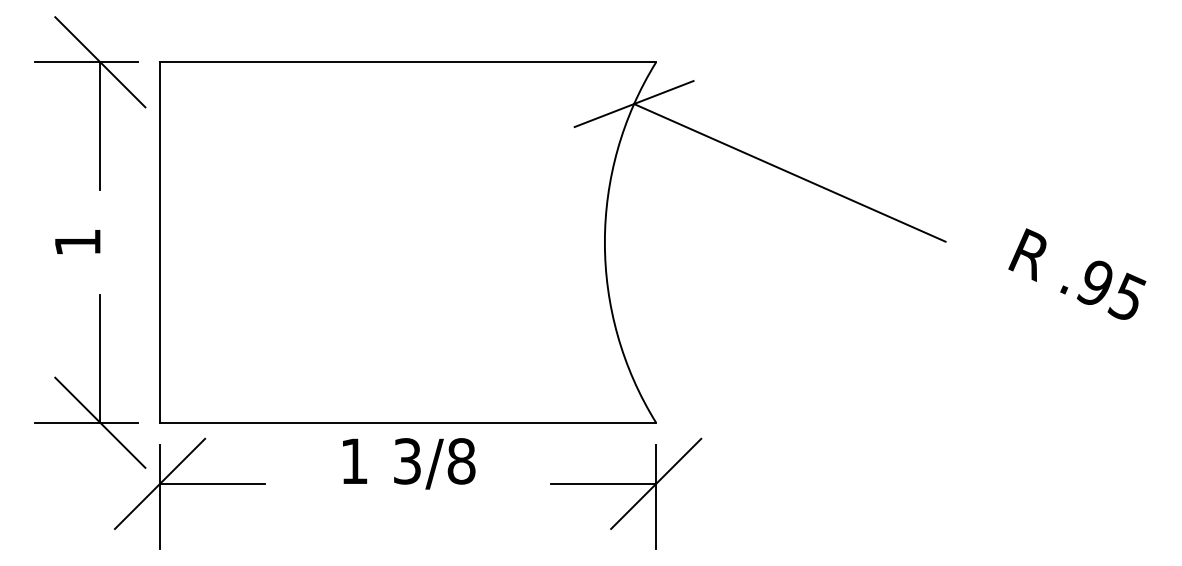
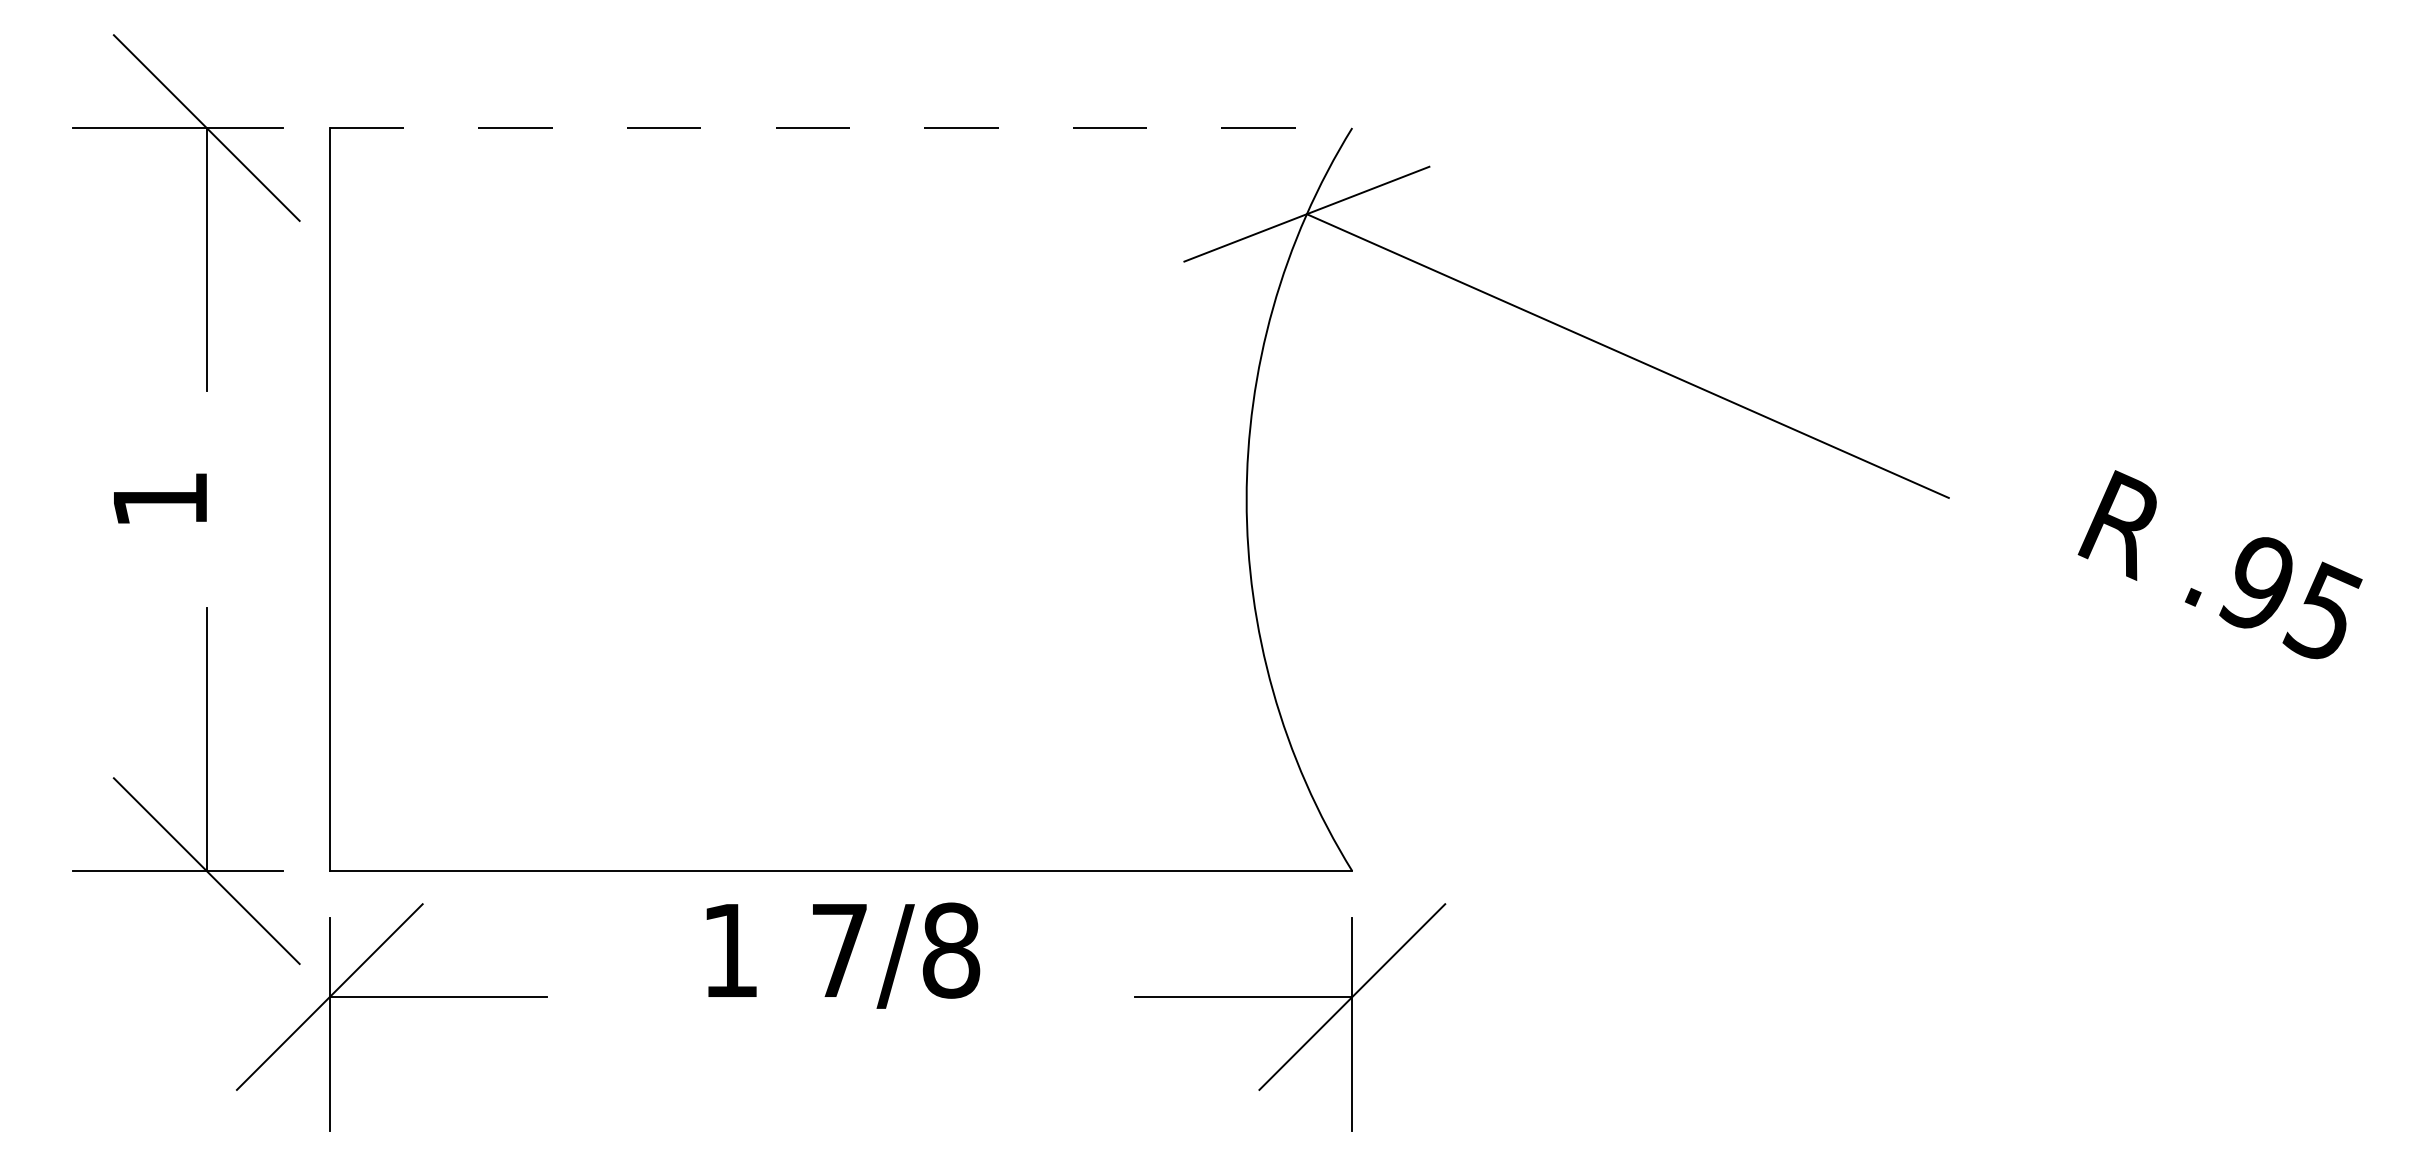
line: (408, 62) -> (841, 128), solid -> dashed
text: (407, 461) -> (839, 950), 3/8 -> 7/8

